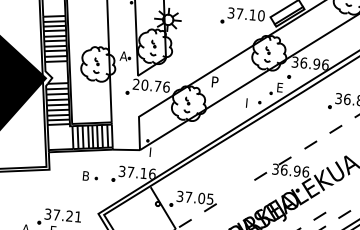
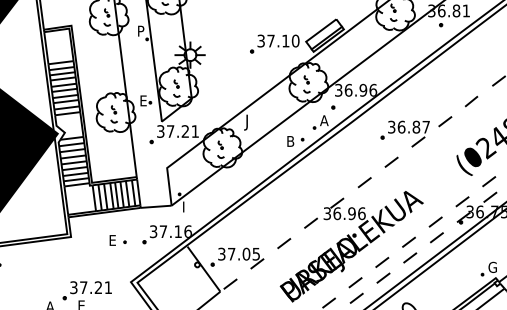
text: (123, 55) -> (143, 100), A -> E
text: (213, 83) -> (248, 122), P -> J
text: (151, 85) -> (178, 131), 20.76 -> 37.21
text: (280, 87) -> (324, 120), E -> A
text: (249, 103) -> (291, 141), I -> B
text: (88, 176) -> (115, 240), B -> E
line: (235, 192) -> (284, 243), added
line: (344, 199) -> (408, 241), added

